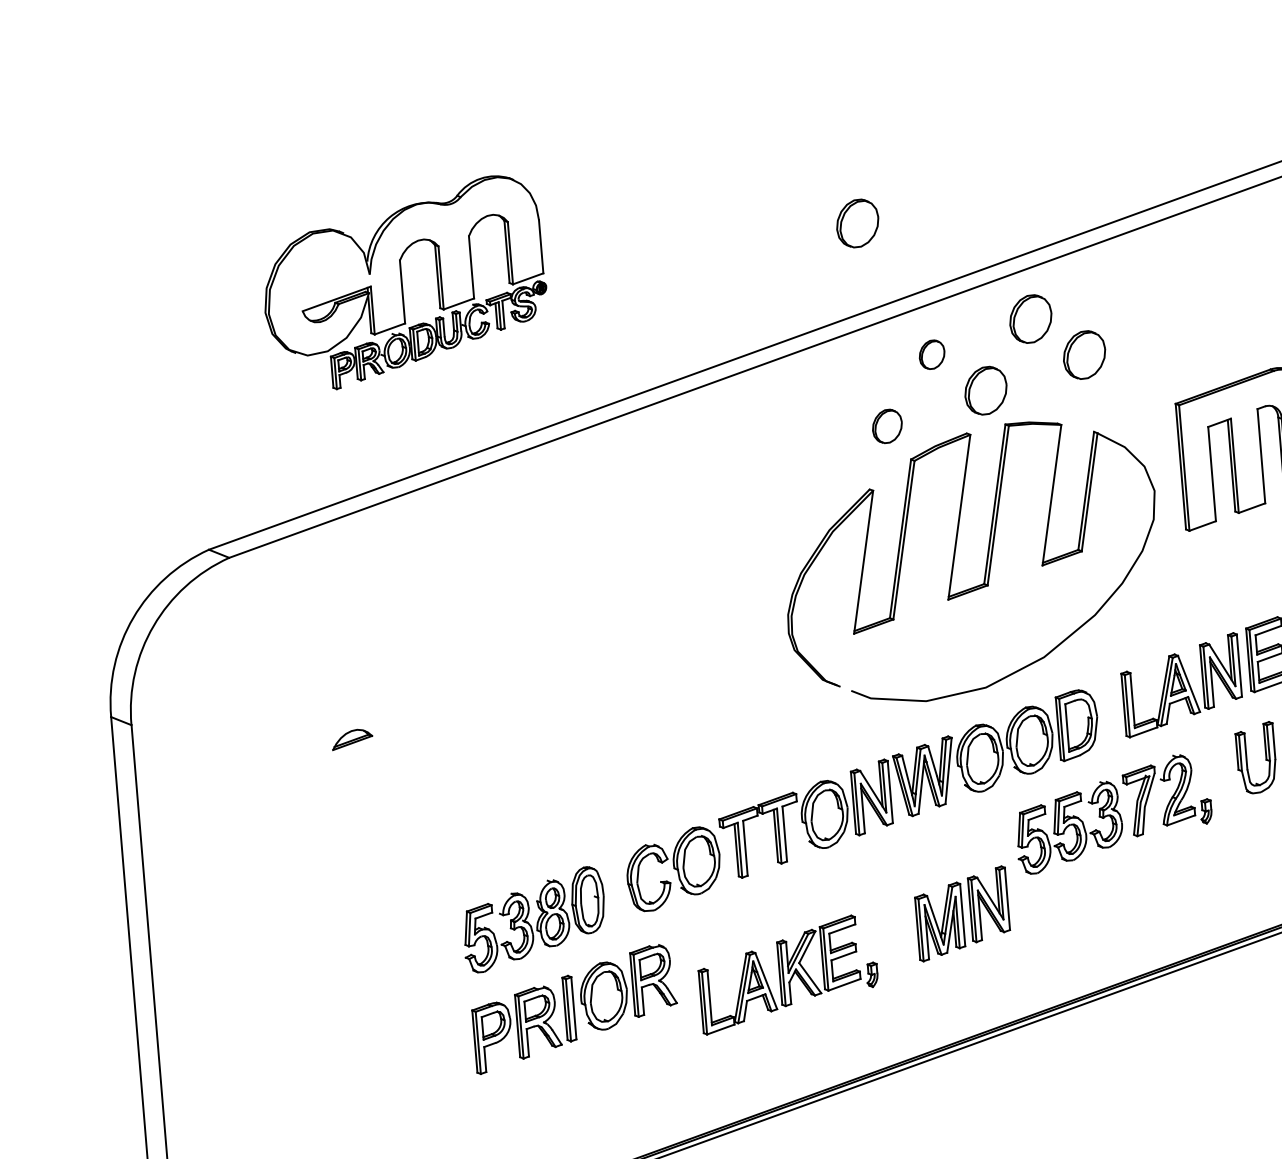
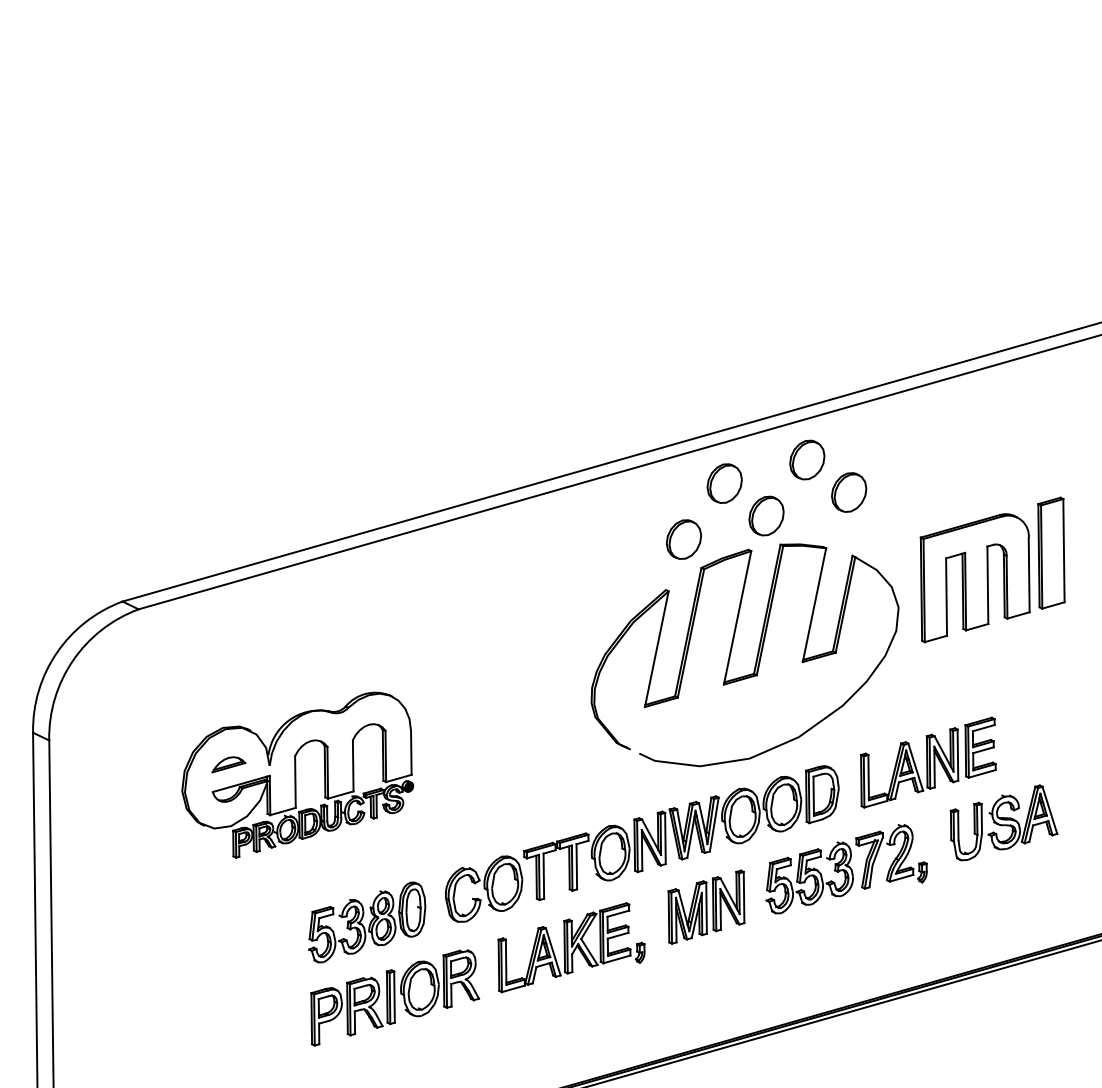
part: (857, 222) -> (671, 371), removed
part: (404, 282) -> (297, 774), moved
part: (931, 354) -> (724, 483), size x1.67
part: (886, 426) -> (683, 539), size x1.43
part: (962, 913) -> (706, 906), moved
part: (788, 974) -> (571, 947), moved

